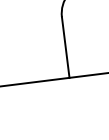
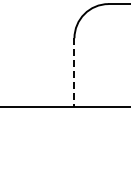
line: (65, 47) -> (74, 72), solid -> dashed

